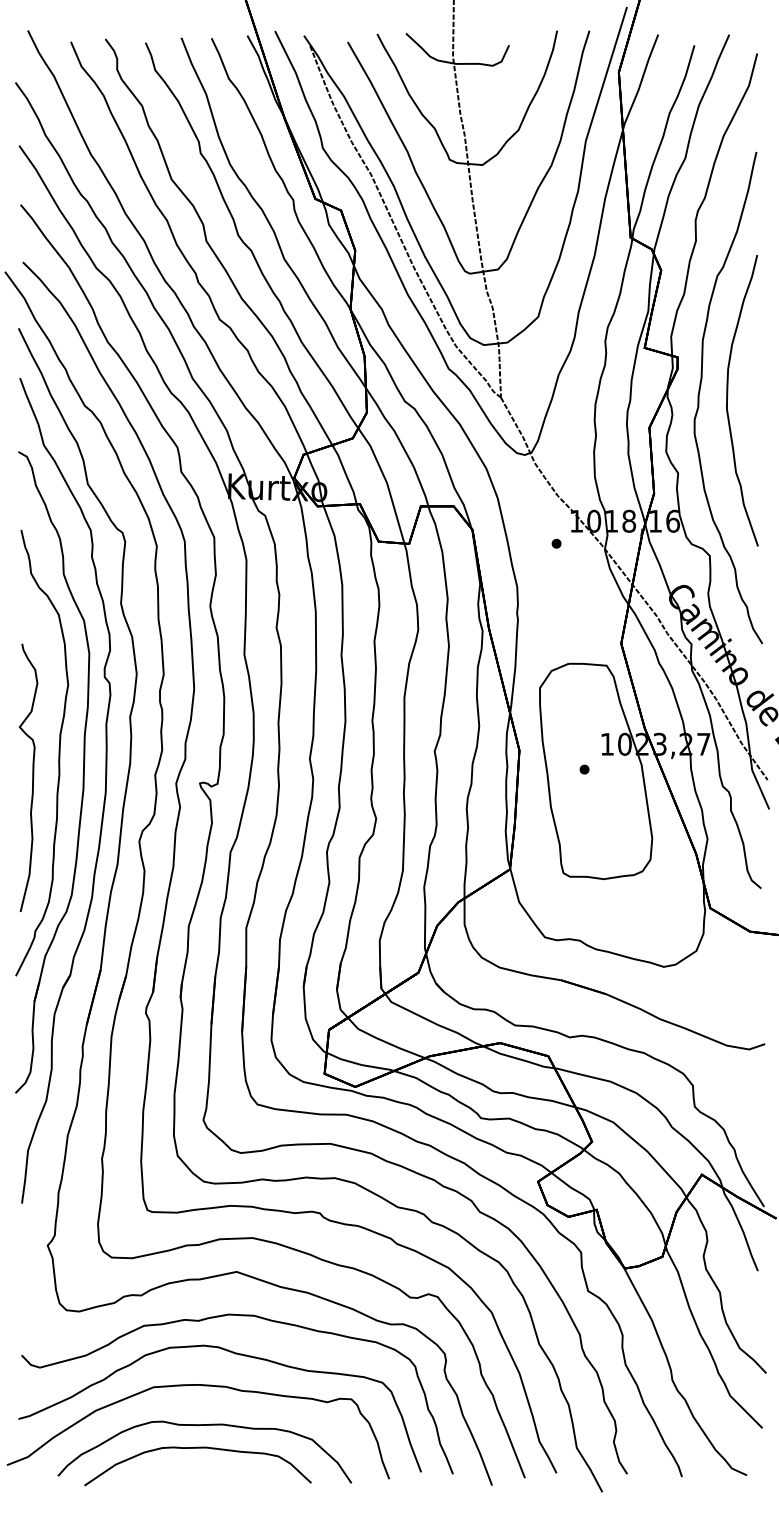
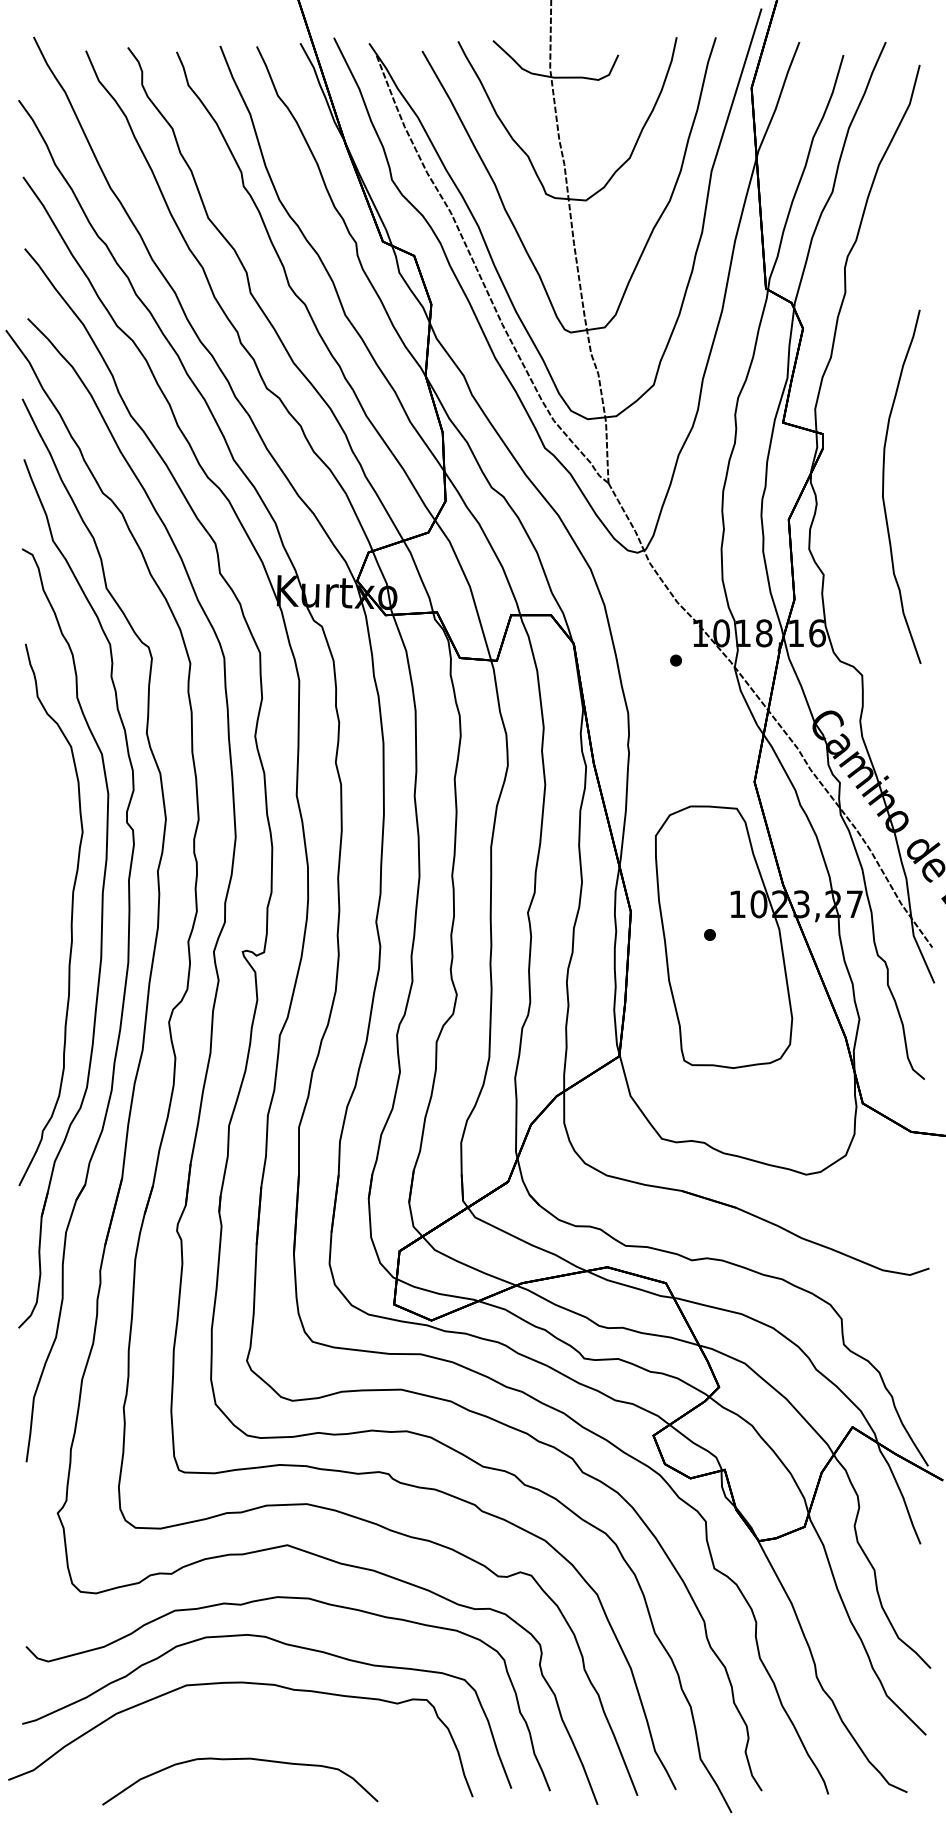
curve: (700, 392) -> (850, 476), removed
curve: (32, 777) -> (39, 944), removed
curve: (204, 1425) -> (248, 1731), removed

